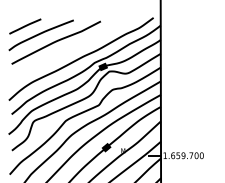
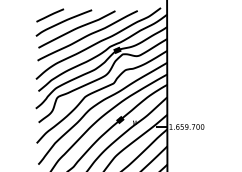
line: (68, 49) -> (87, 35), added

